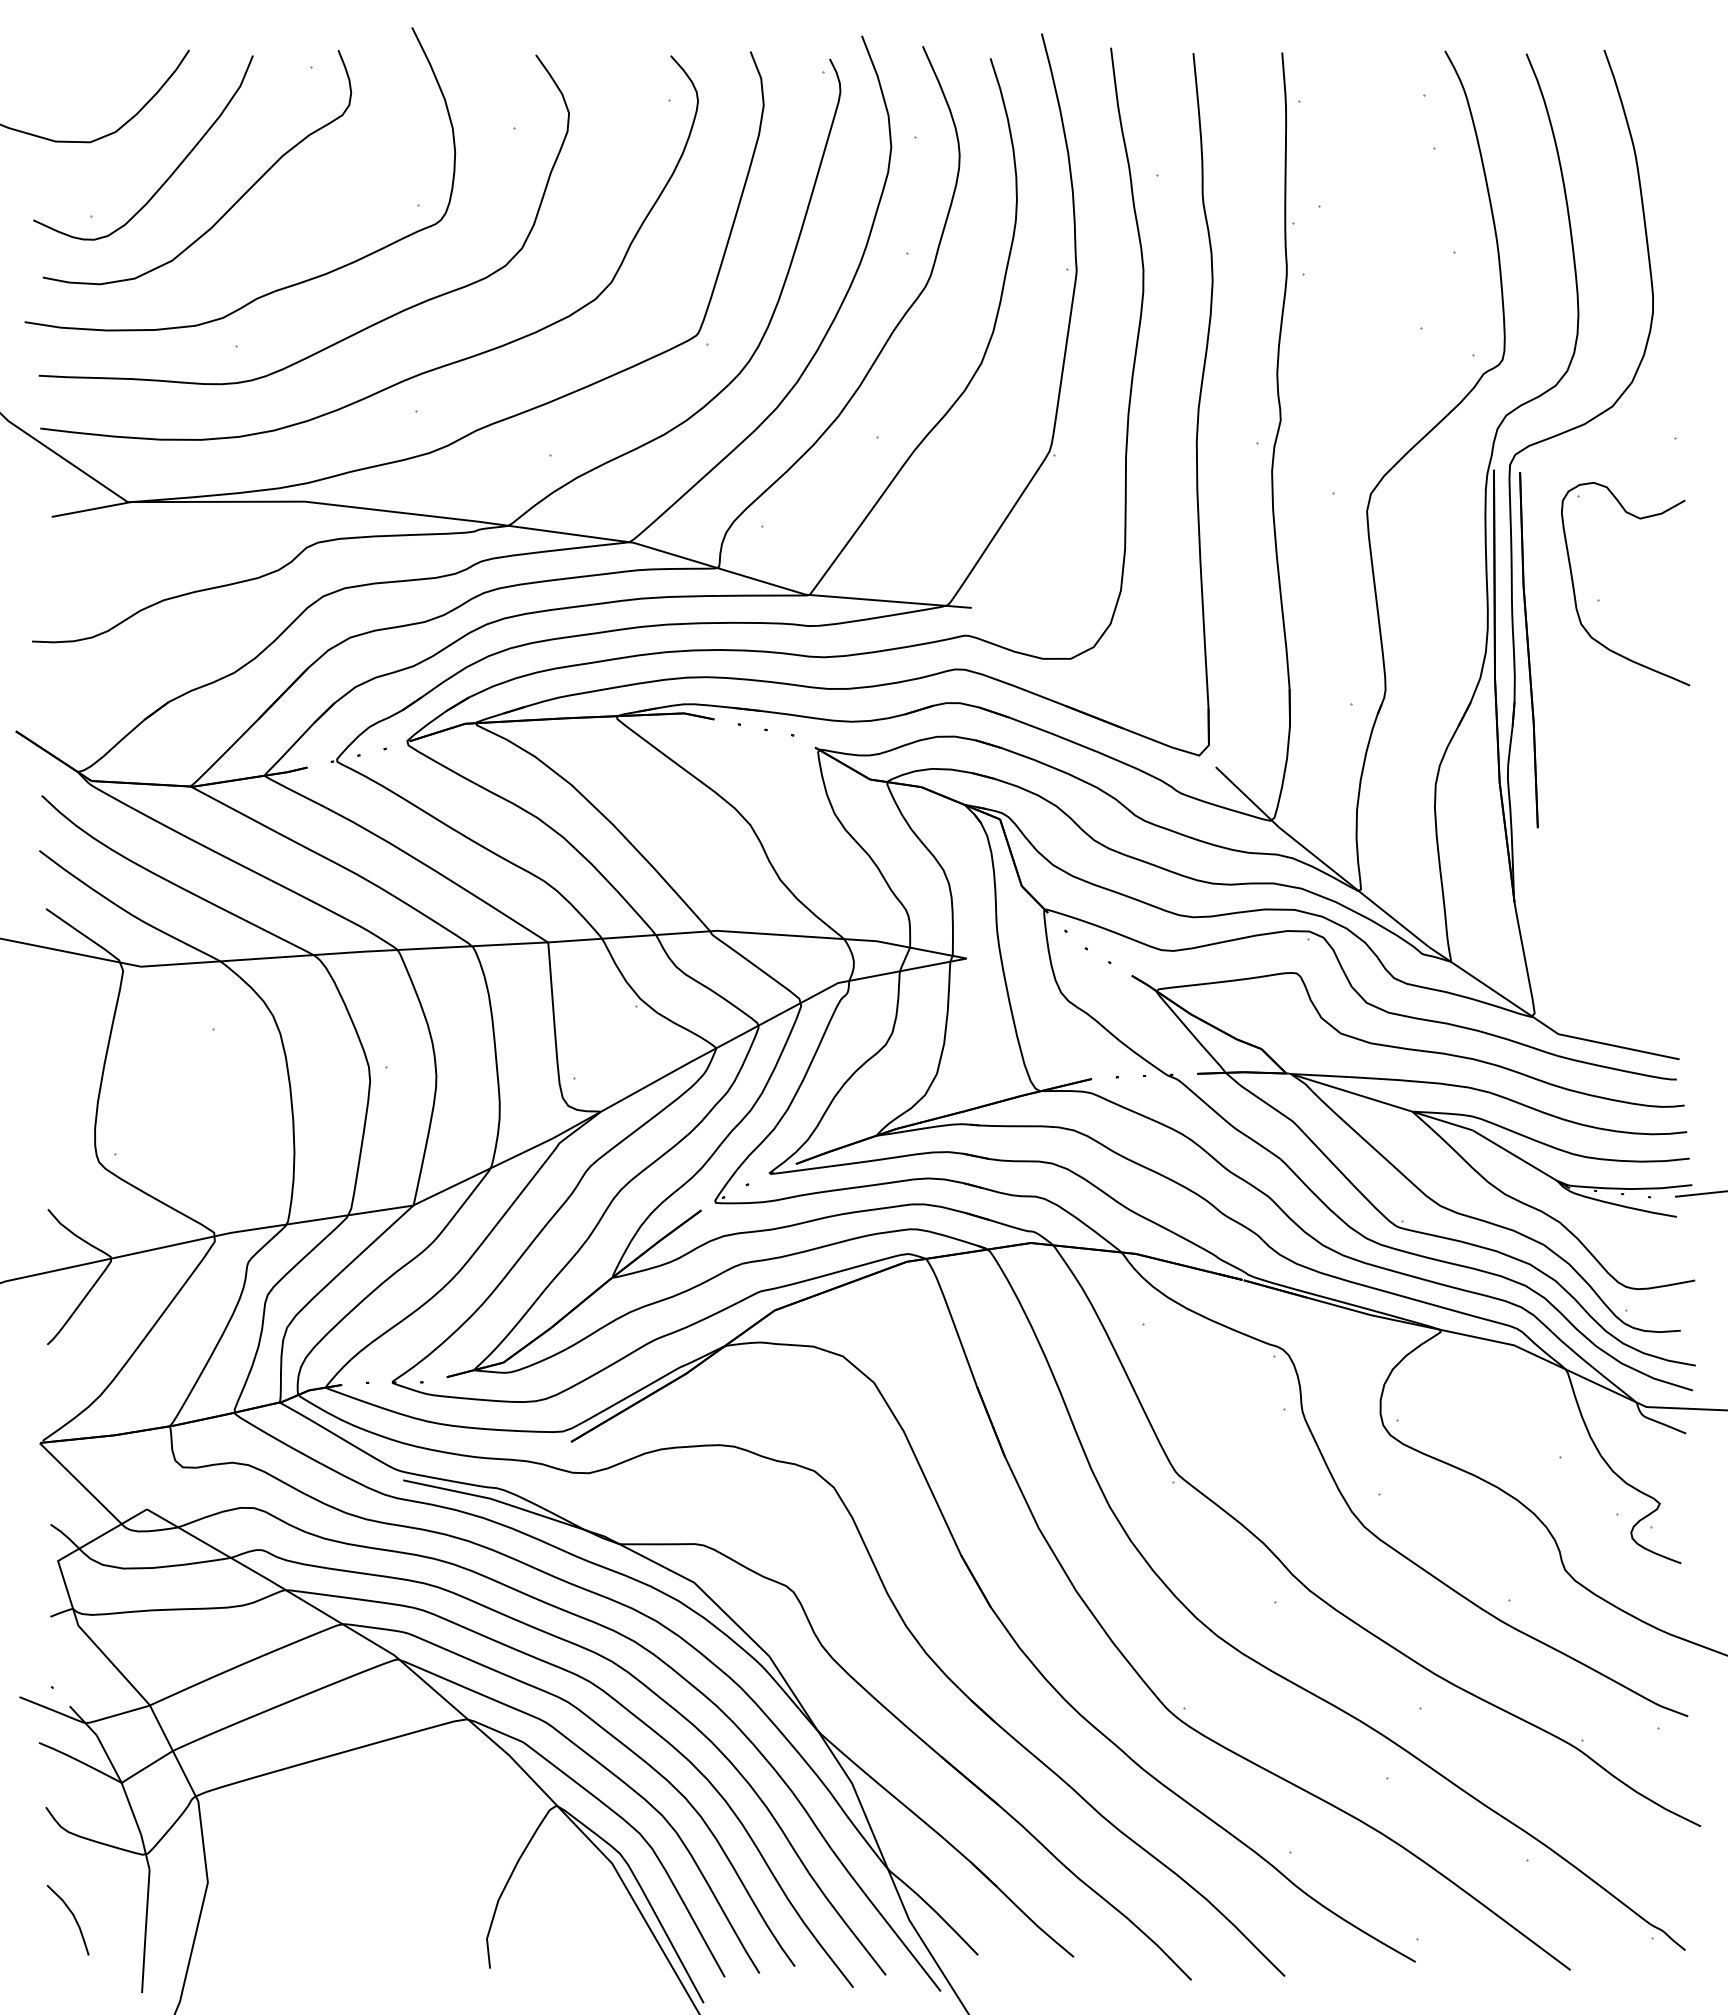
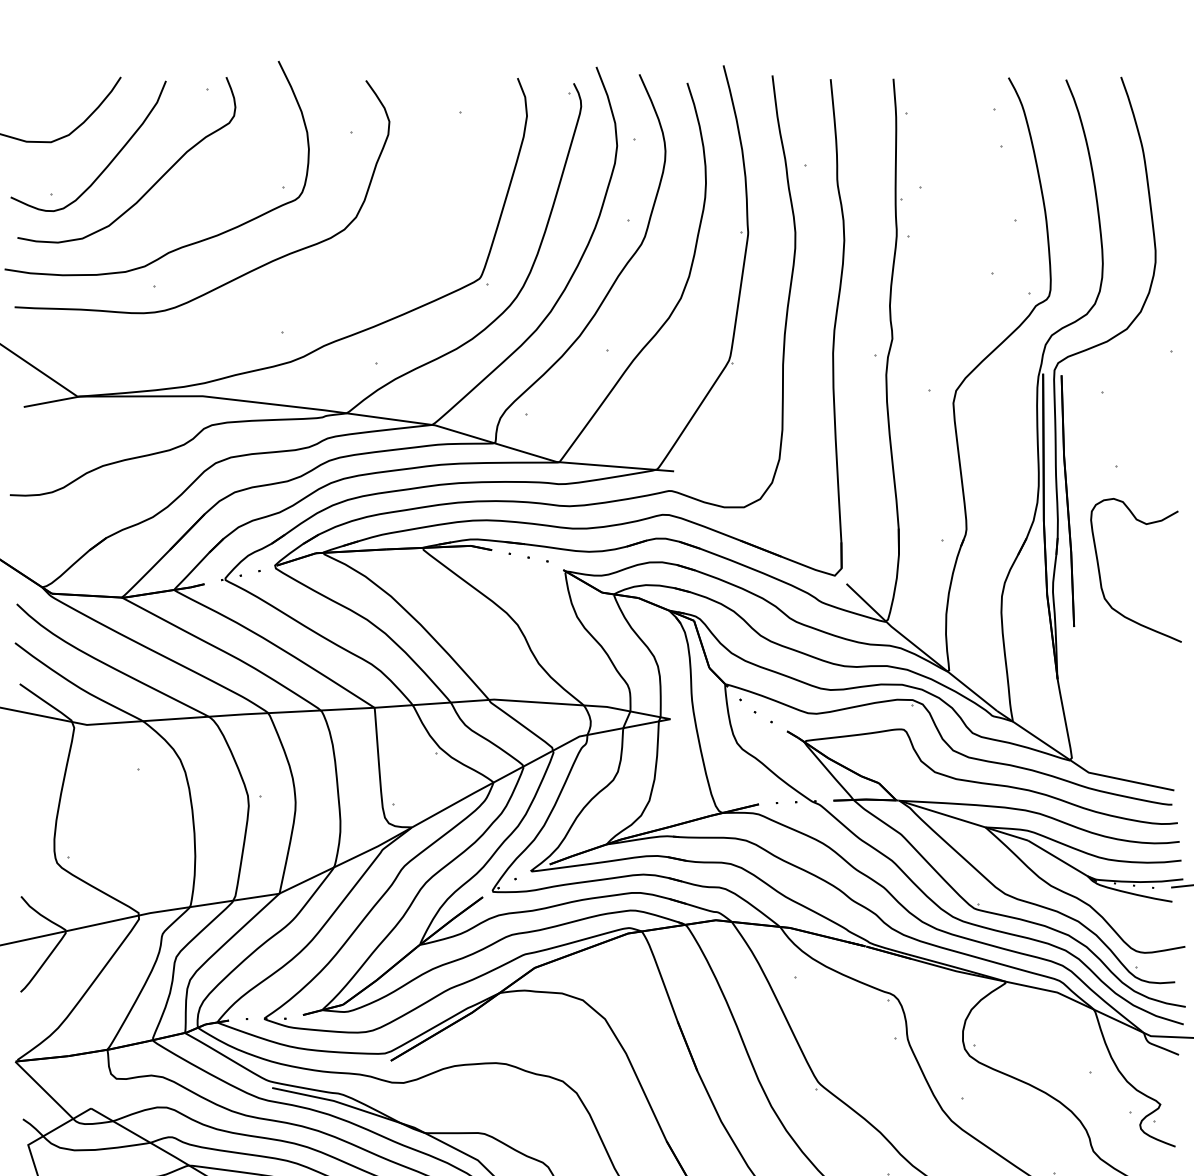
curve: (421, 372) -> (285, 304), removed
curve: (1575, 592) -> (1100, 576), moved

